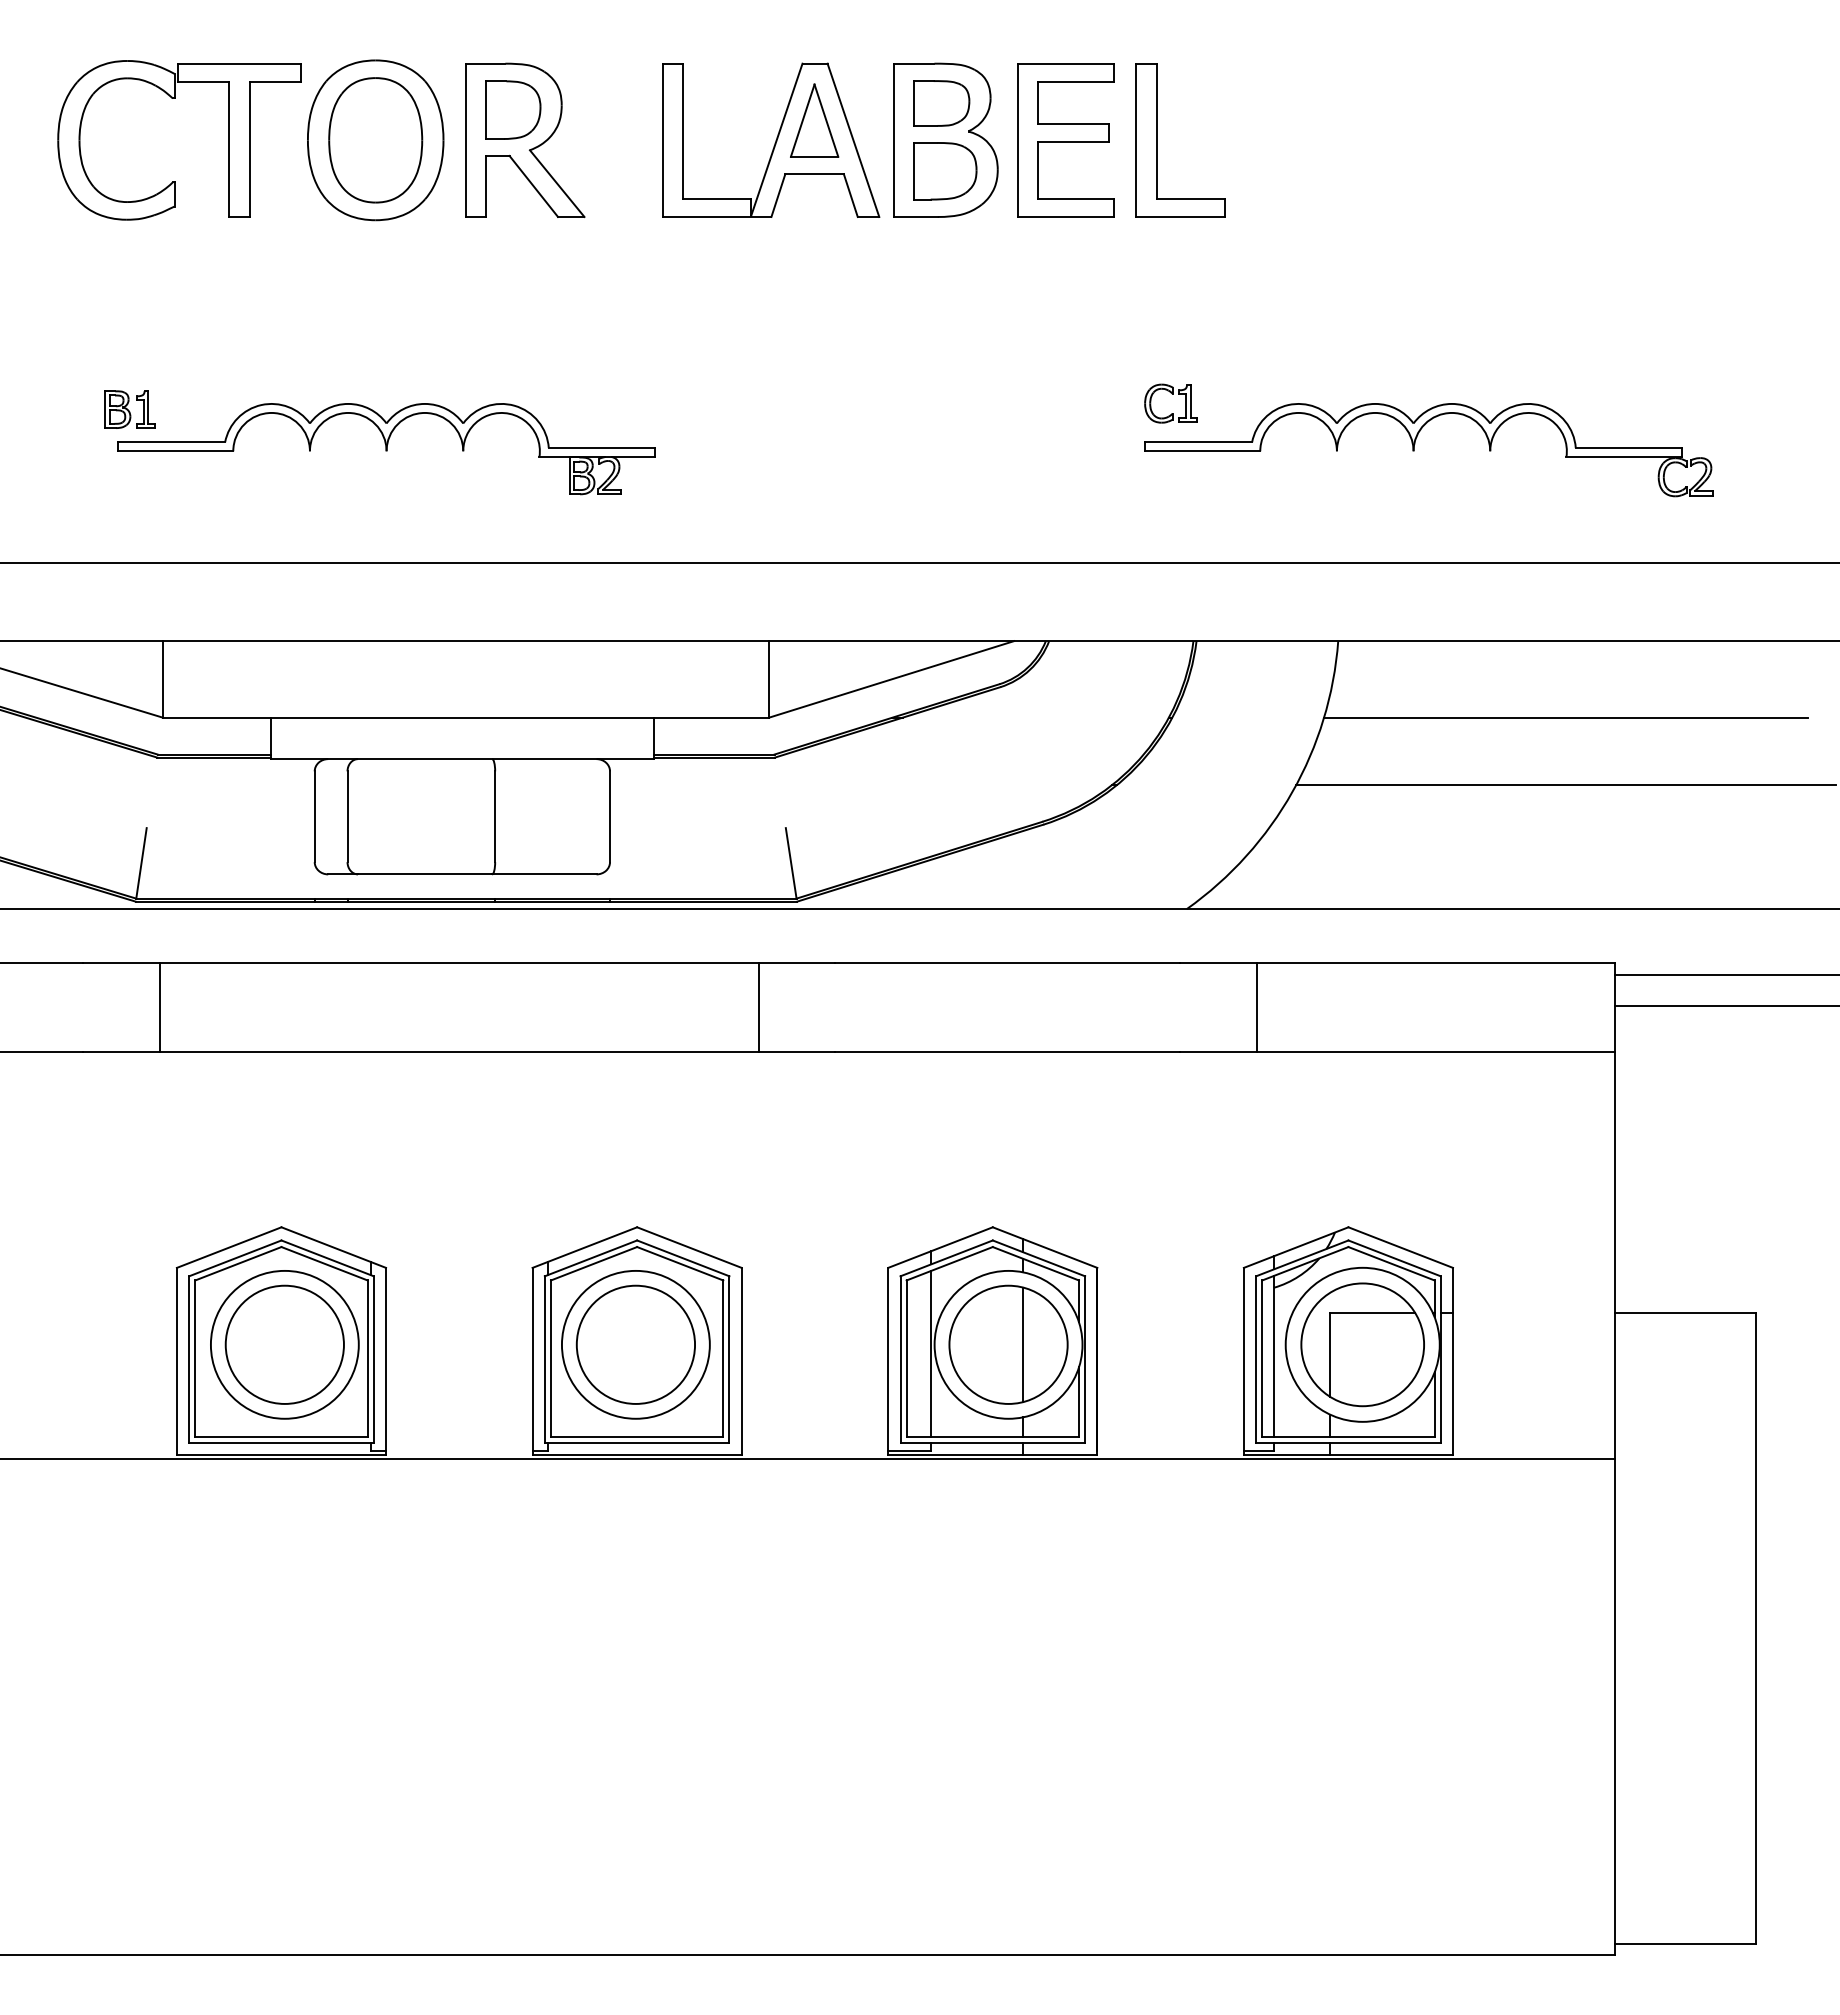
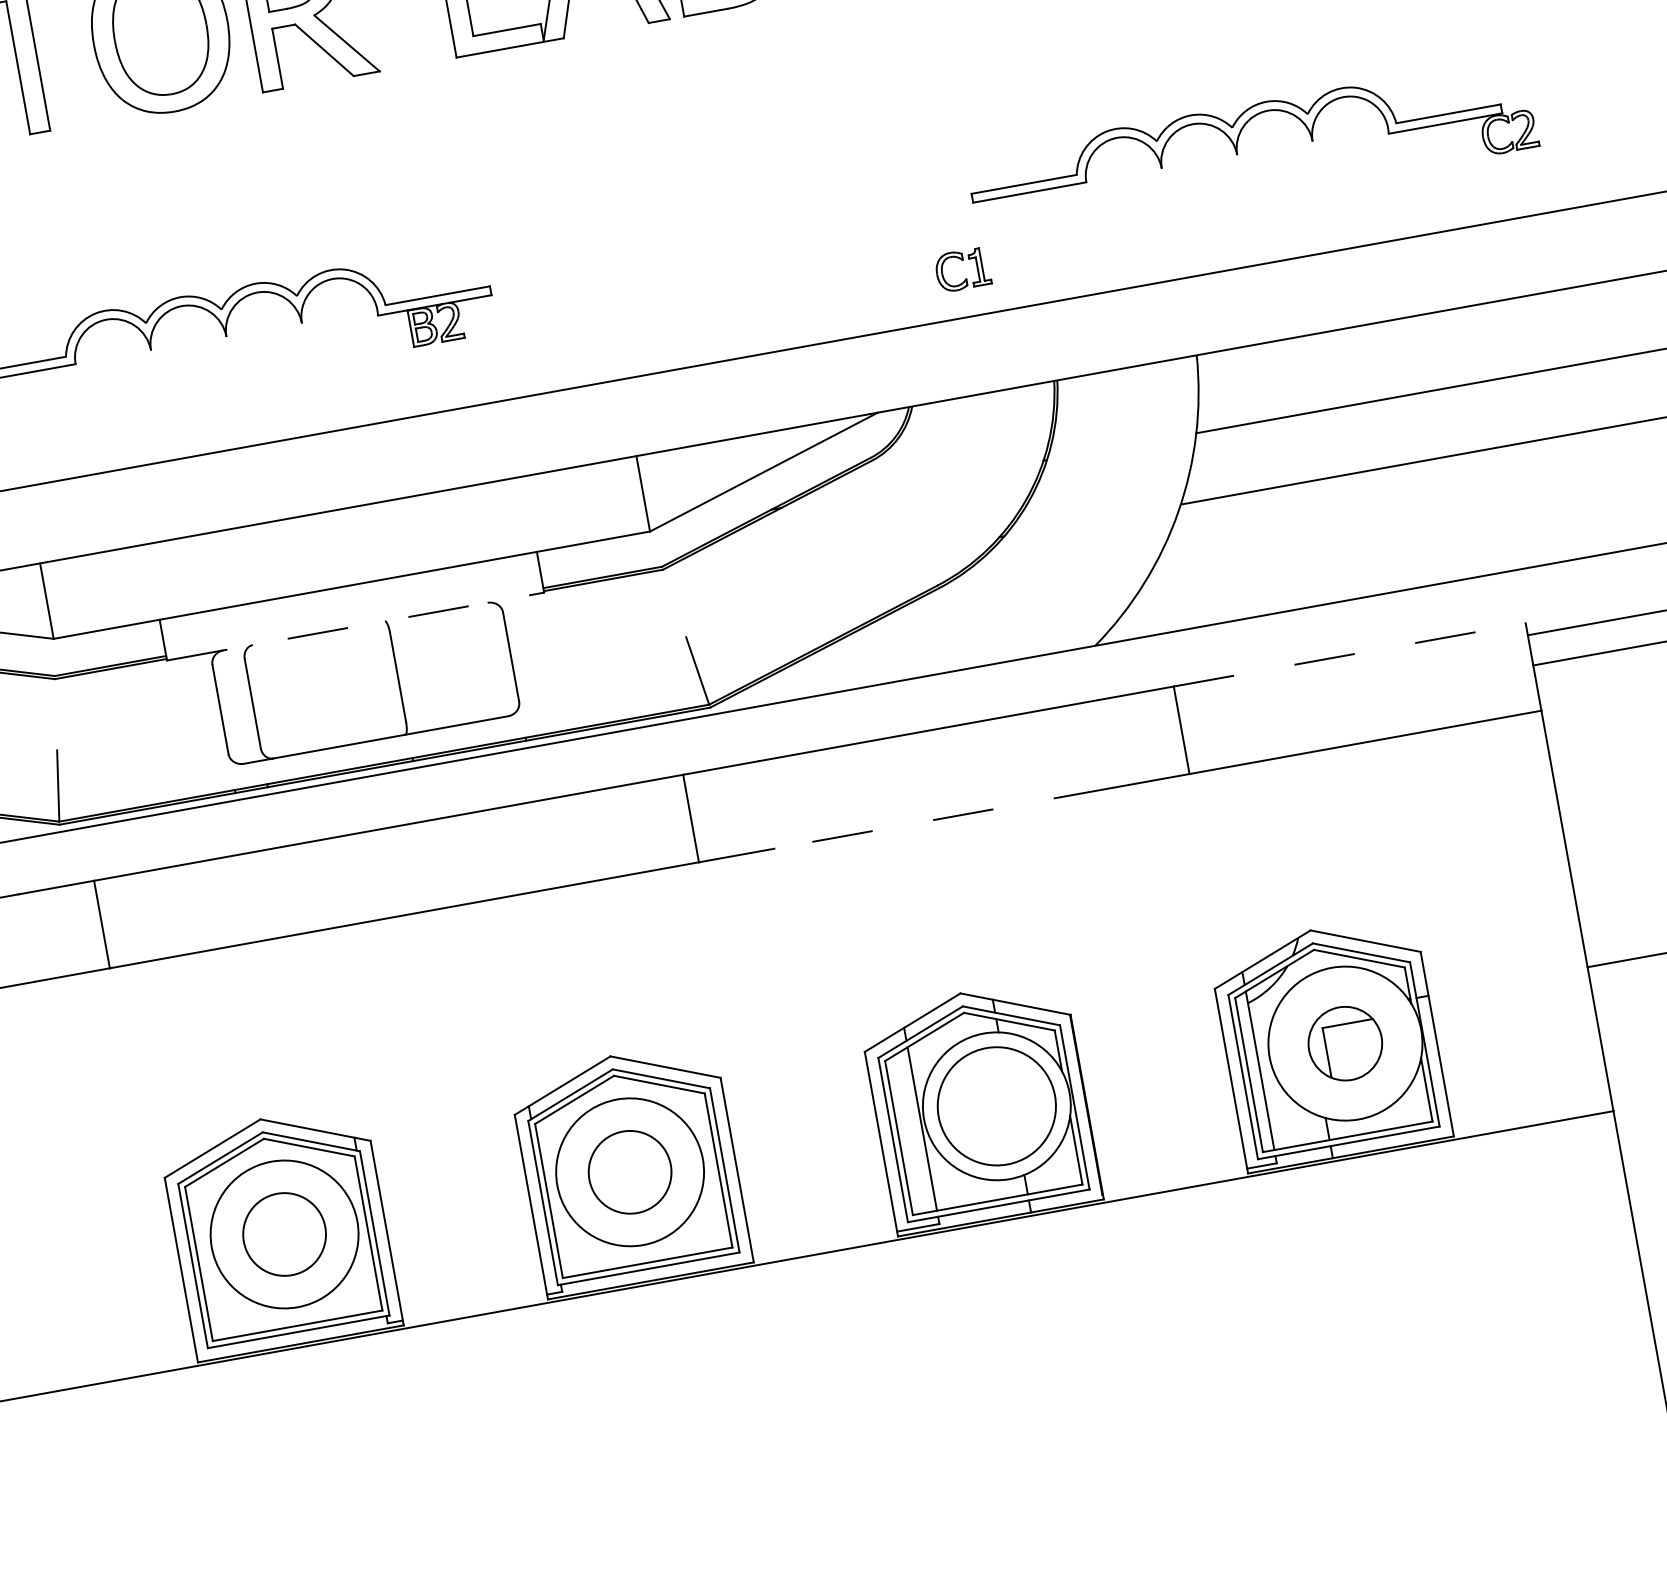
part: (1172, 394) -> (962, 260), moved
line: (462, 759) -> (355, 626), solid -> dashed
line: (1435, 963) -> (1349, 655), solid -> dashed
line: (1007, 1051) -> (943, 817), solid -> dashed
circle: (284, 1344) -> (284, 1234), size x0.7
circle: (635, 1344) -> (629, 1172), size x0.7
line: (1023, 1344) -> (1011, 1103), removed
part: (1362, 1344) -> (1345, 1043), size x0.6

